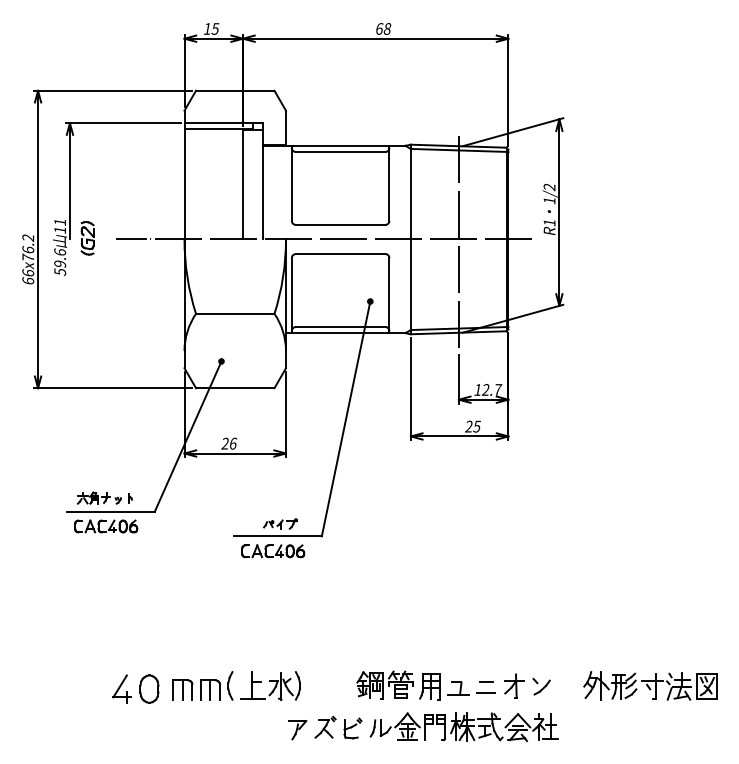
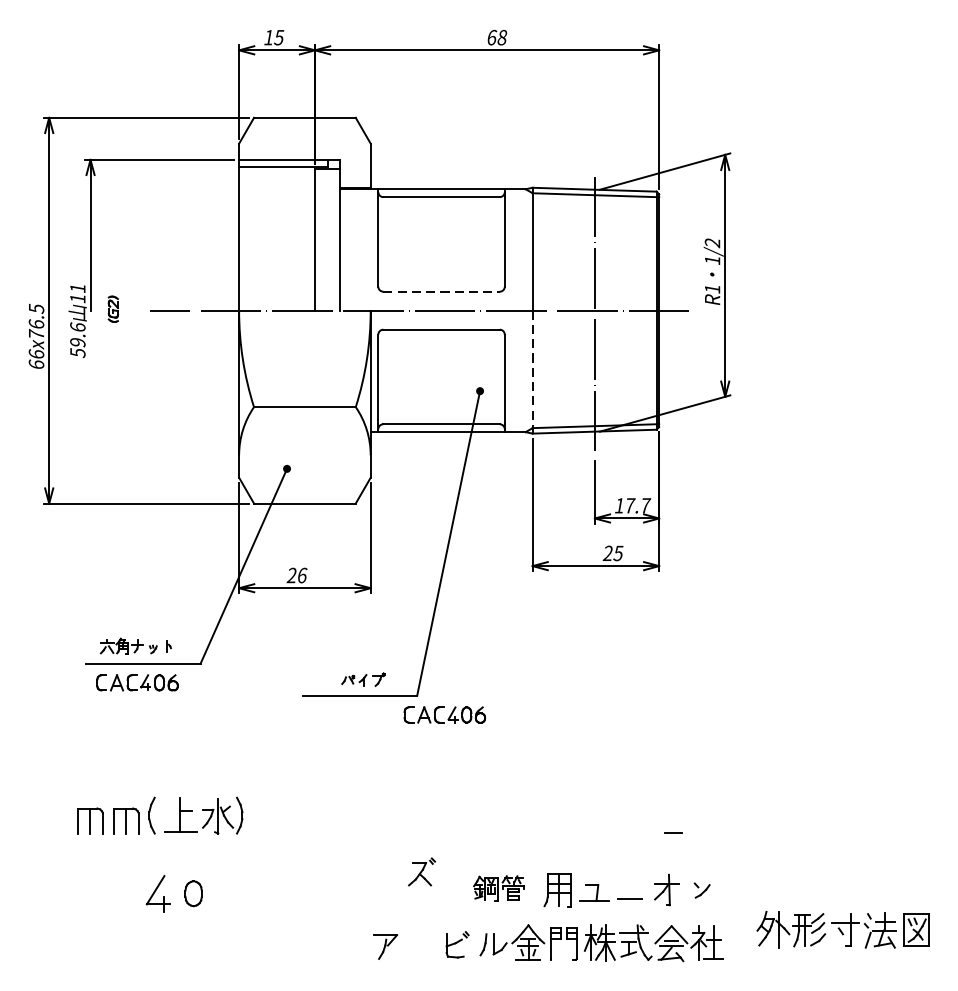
line: (340, 224) -> (441, 291), solid -> dashed
text: (28, 238) -> (36, 309), 76.2 -> 76.5
part: (87, 238) -> (113, 309), size x0.6
line: (410, 287) -> (532, 372), solid -> dashed
text: (485, 389) -> (629, 505), 12.7 -> 17.7
part: (273, 551) -> (445, 715), moved
line: (486, 681) -> (673, 832), moved
part: (229, 683) -> (150, 812), moved
part: (384, 684) -> (498, 887), size x0.7
part: (650, 685) -> (843, 929), moved
part: (541, 686) -> (702, 890), size x0.7
part: (149, 688) -> (193, 892), size x0.7
part: (325, 726) -> (421, 870), moved

